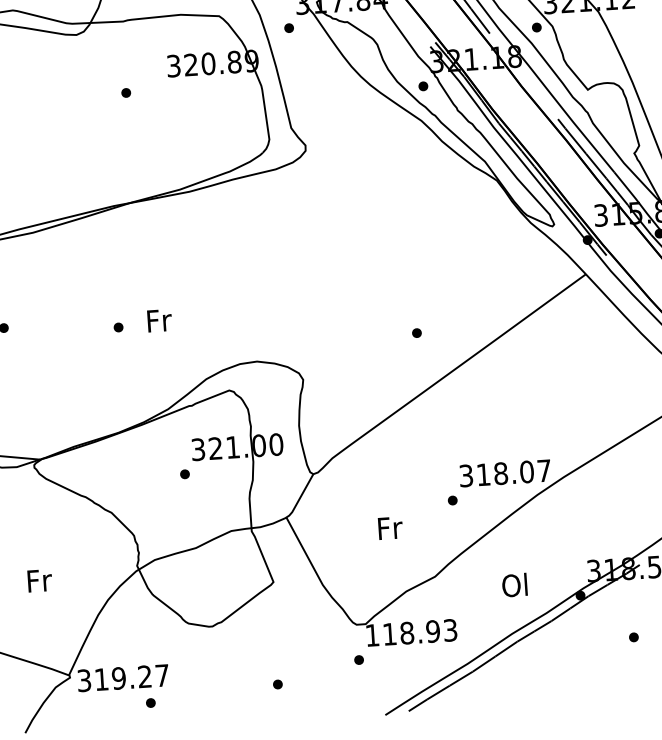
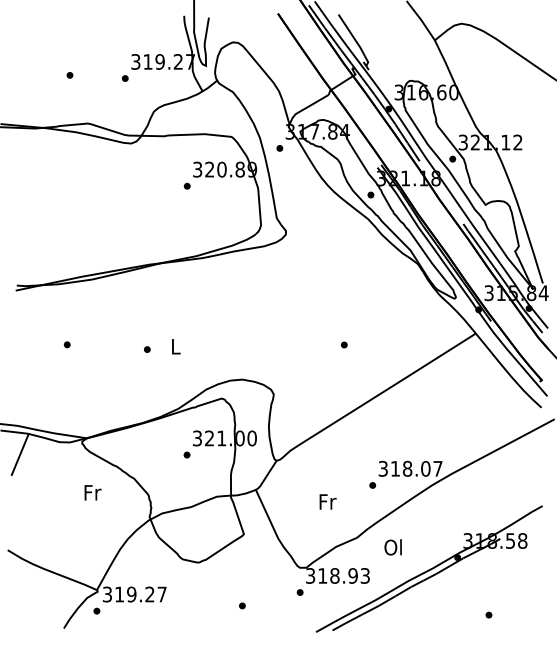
part: (125, 91) -> (186, 185), moved
text: (159, 320) -> (176, 346), Fr -> L
part: (417, 332) -> (344, 344), moved
text: (39, 580) -> (92, 492), moved
text: (513, 585) -> (392, 547), moved
text: (372, 634) -> (310, 575), 118.93 -> 318.93
part: (633, 636) -> (488, 614), moved
part: (150, 702) -> (96, 610), moved

